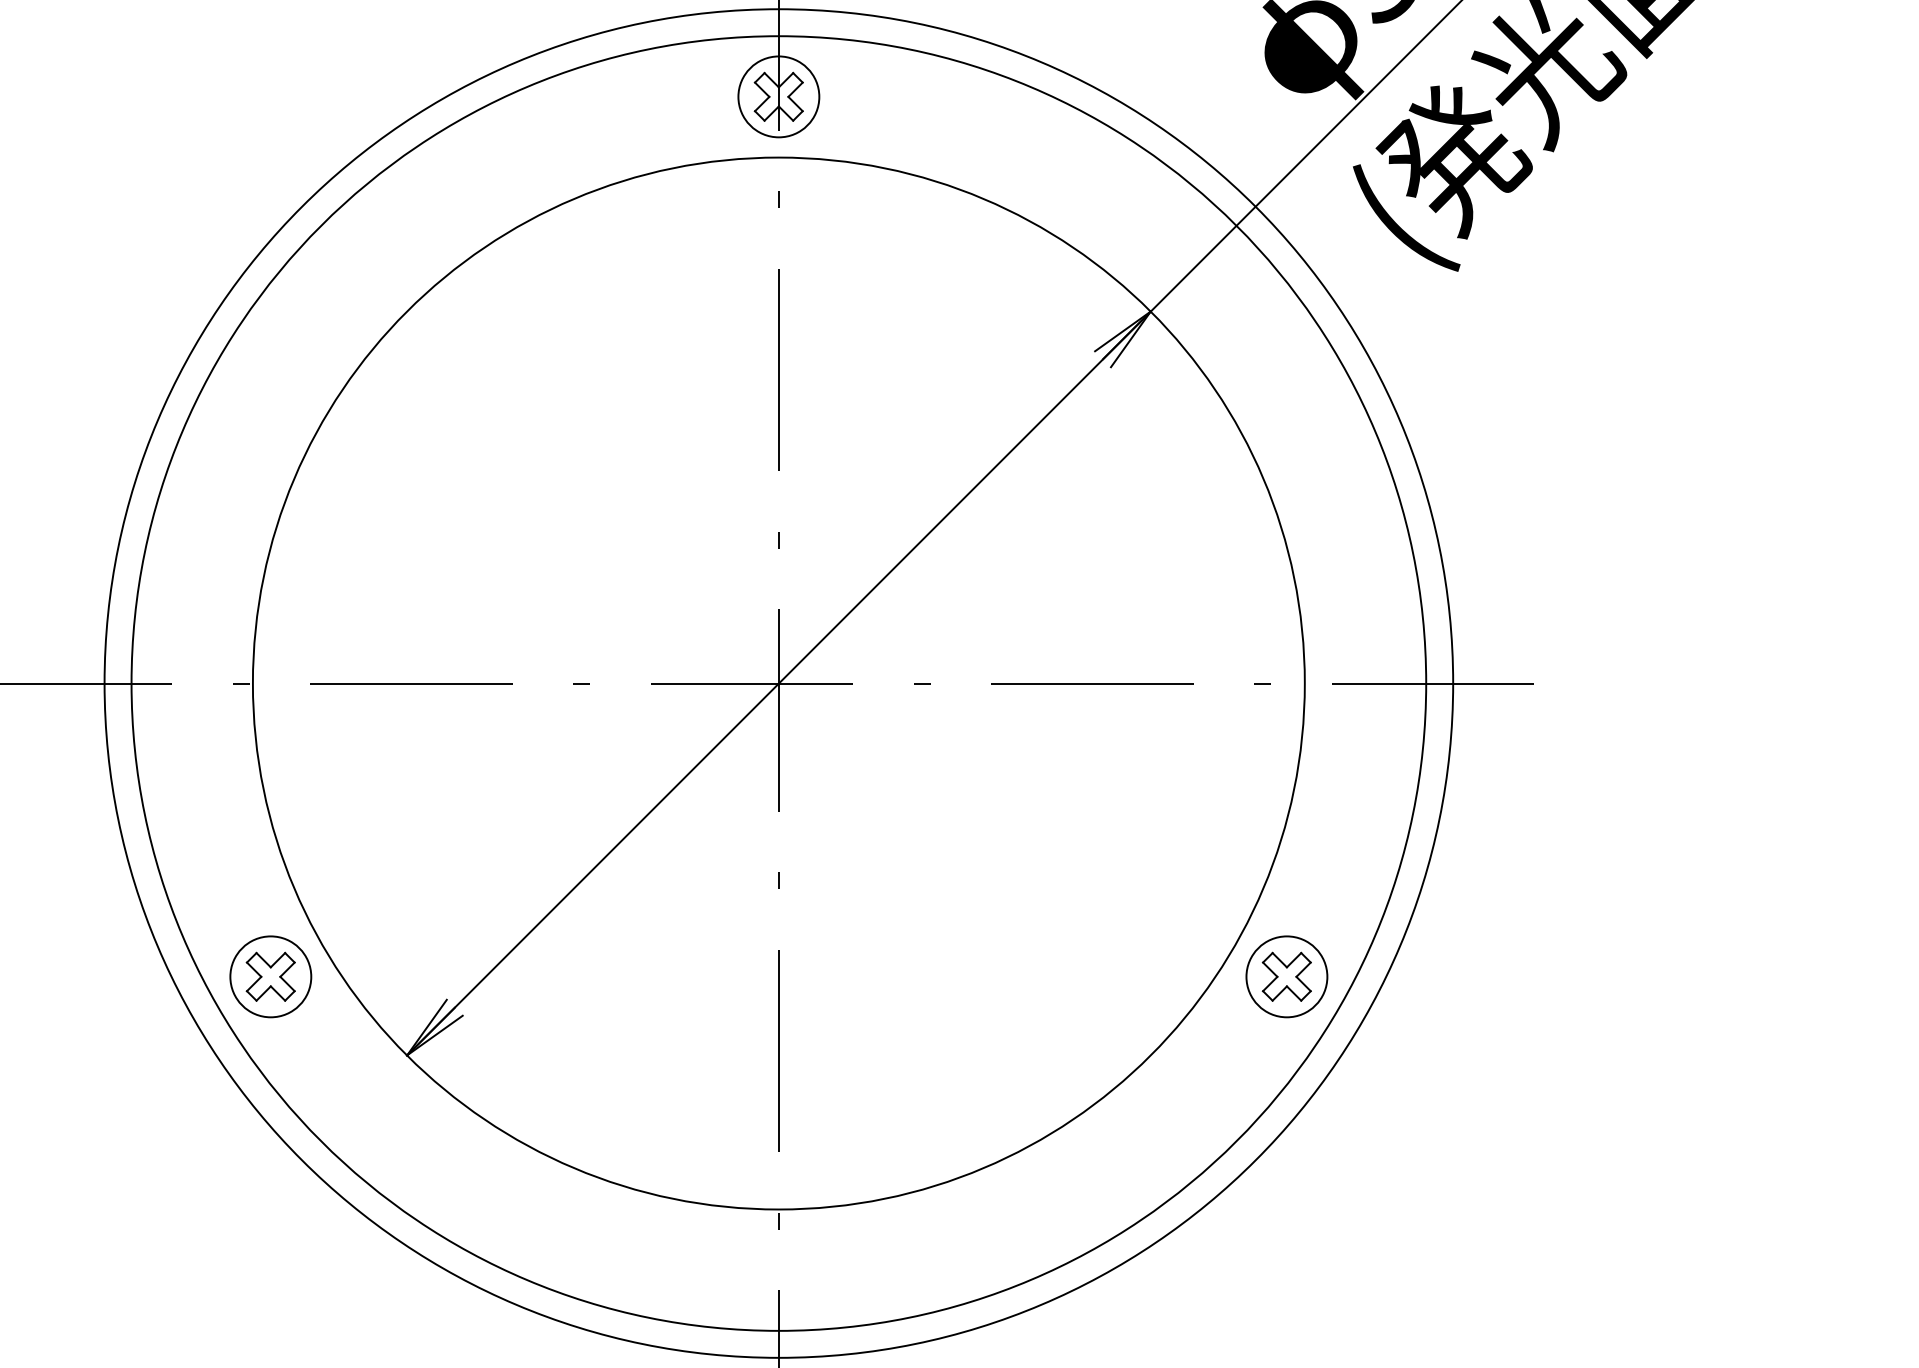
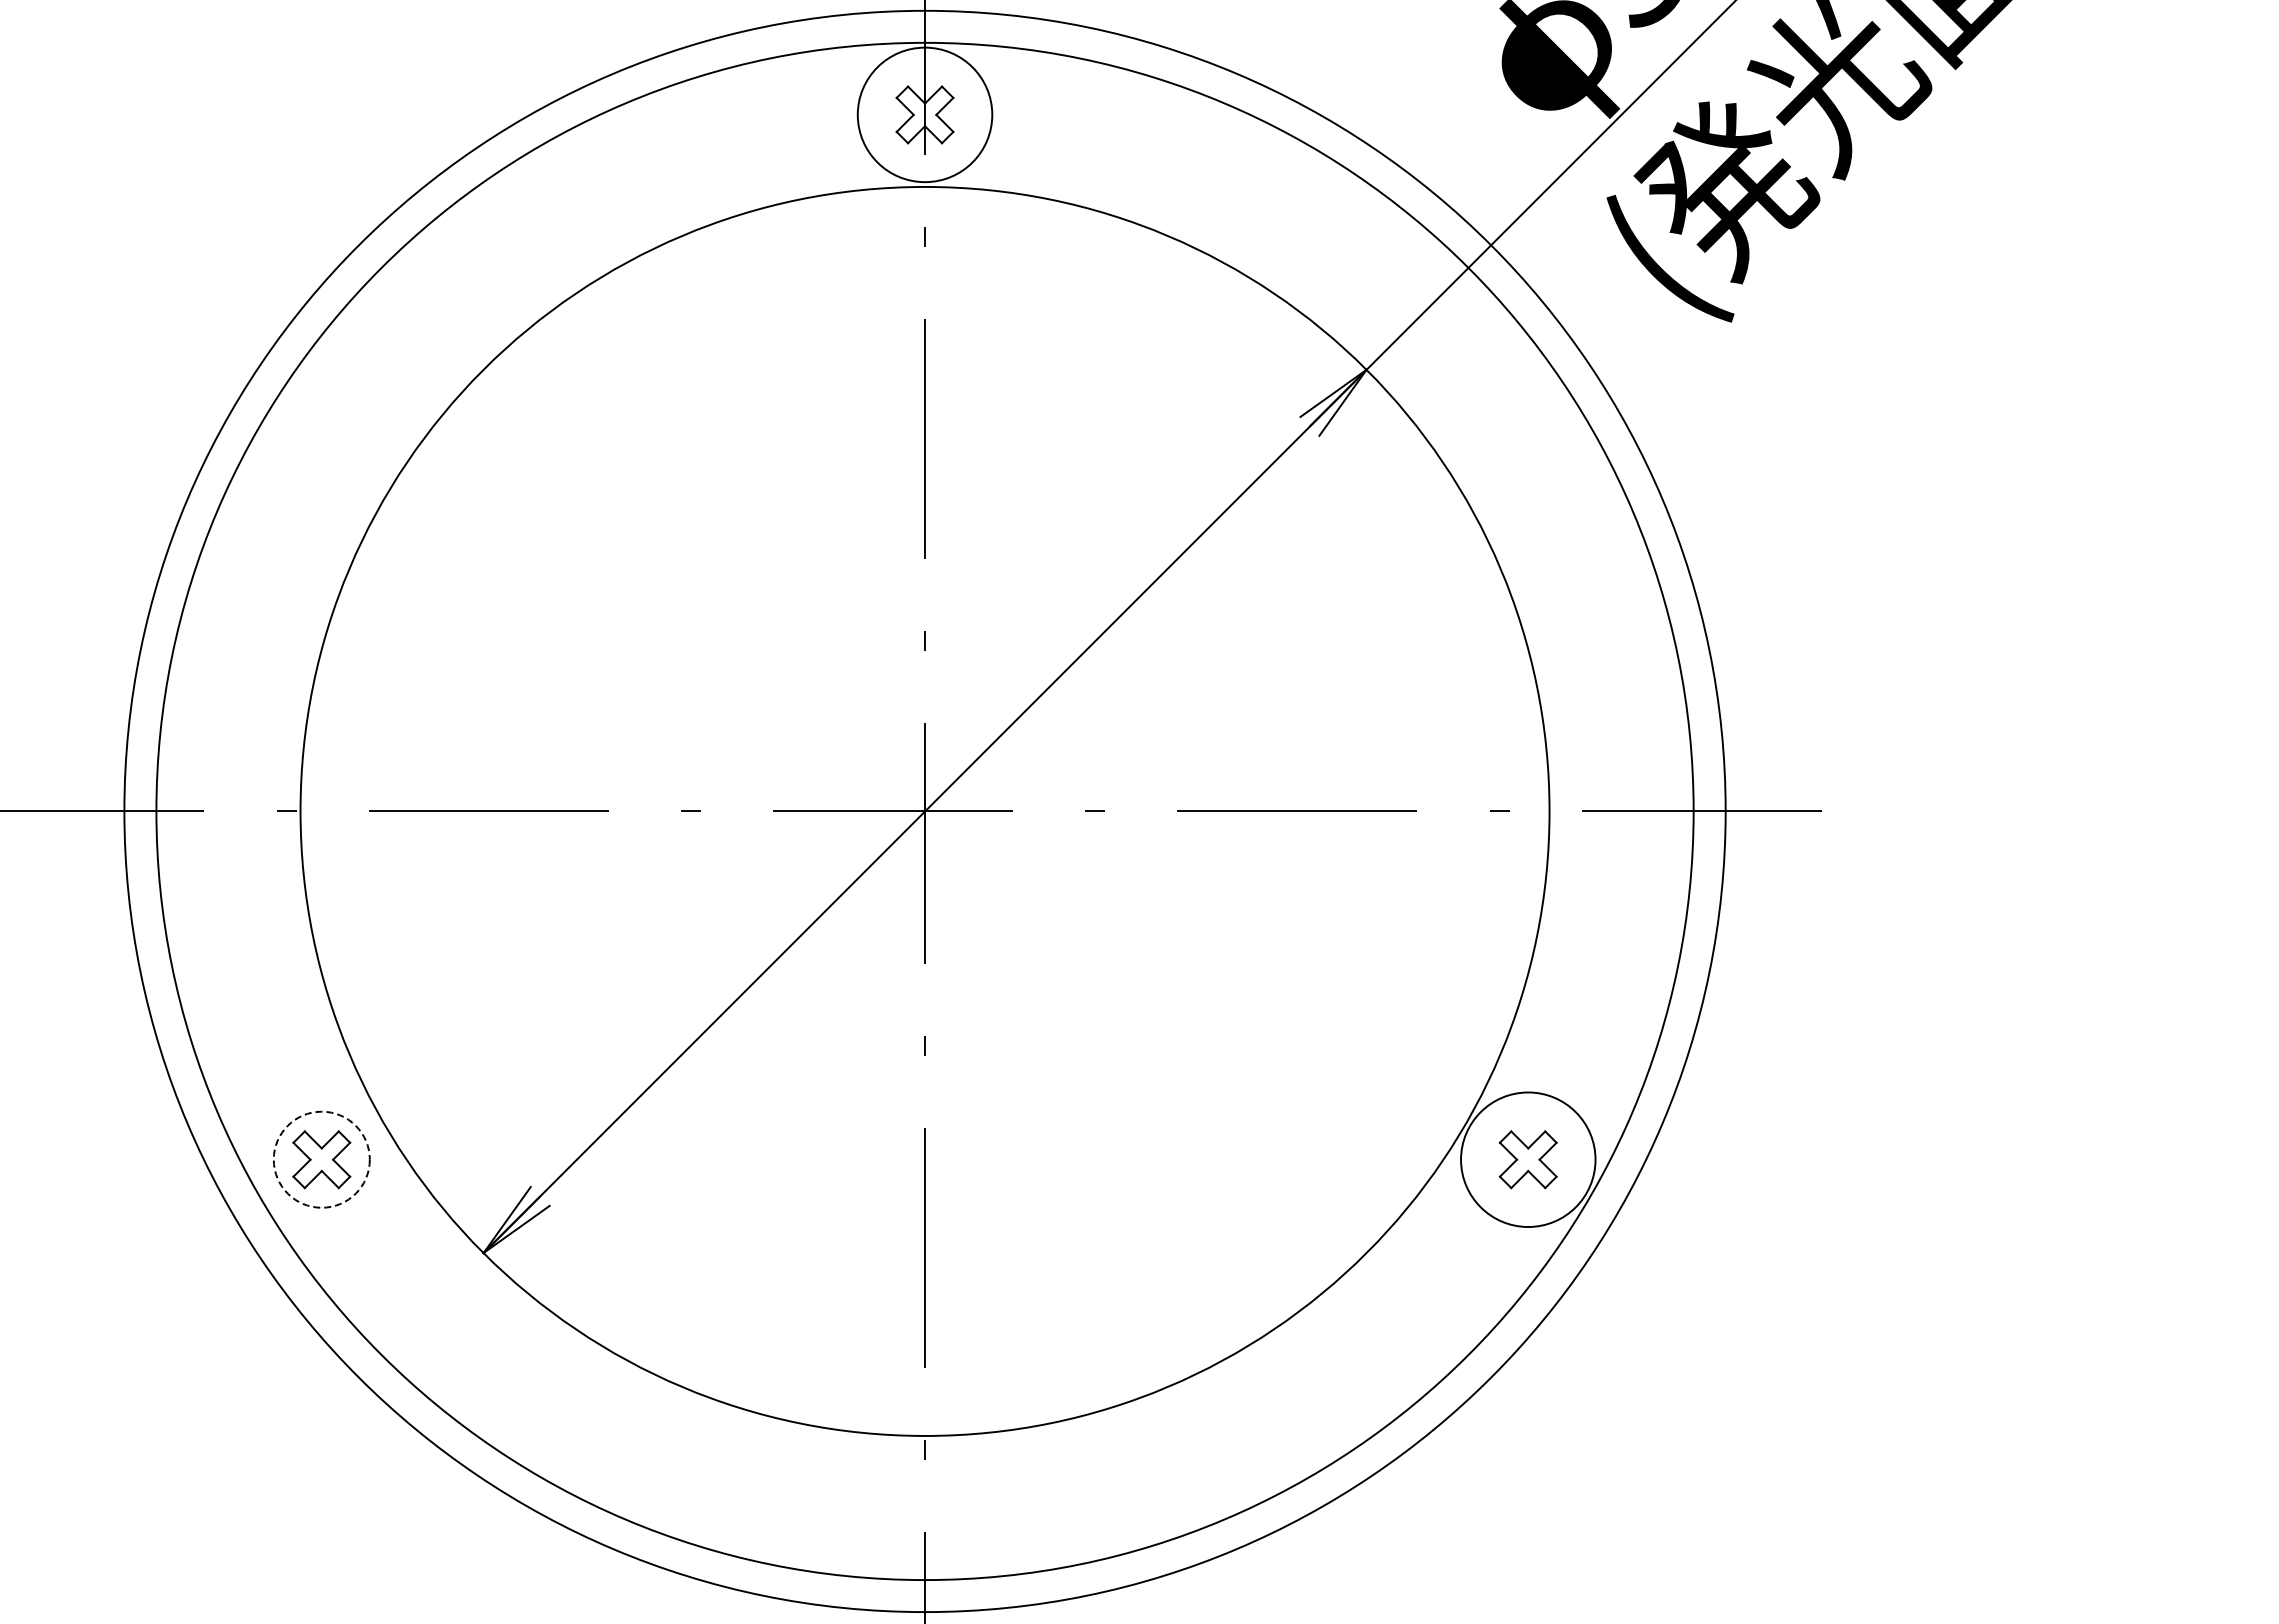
circle: (779, 96) -> (925, 114), size x1.4
circle: (270, 976) -> (321, 1159), solid -> dashed
circle: (1287, 976) -> (1528, 1159), size x1.4

